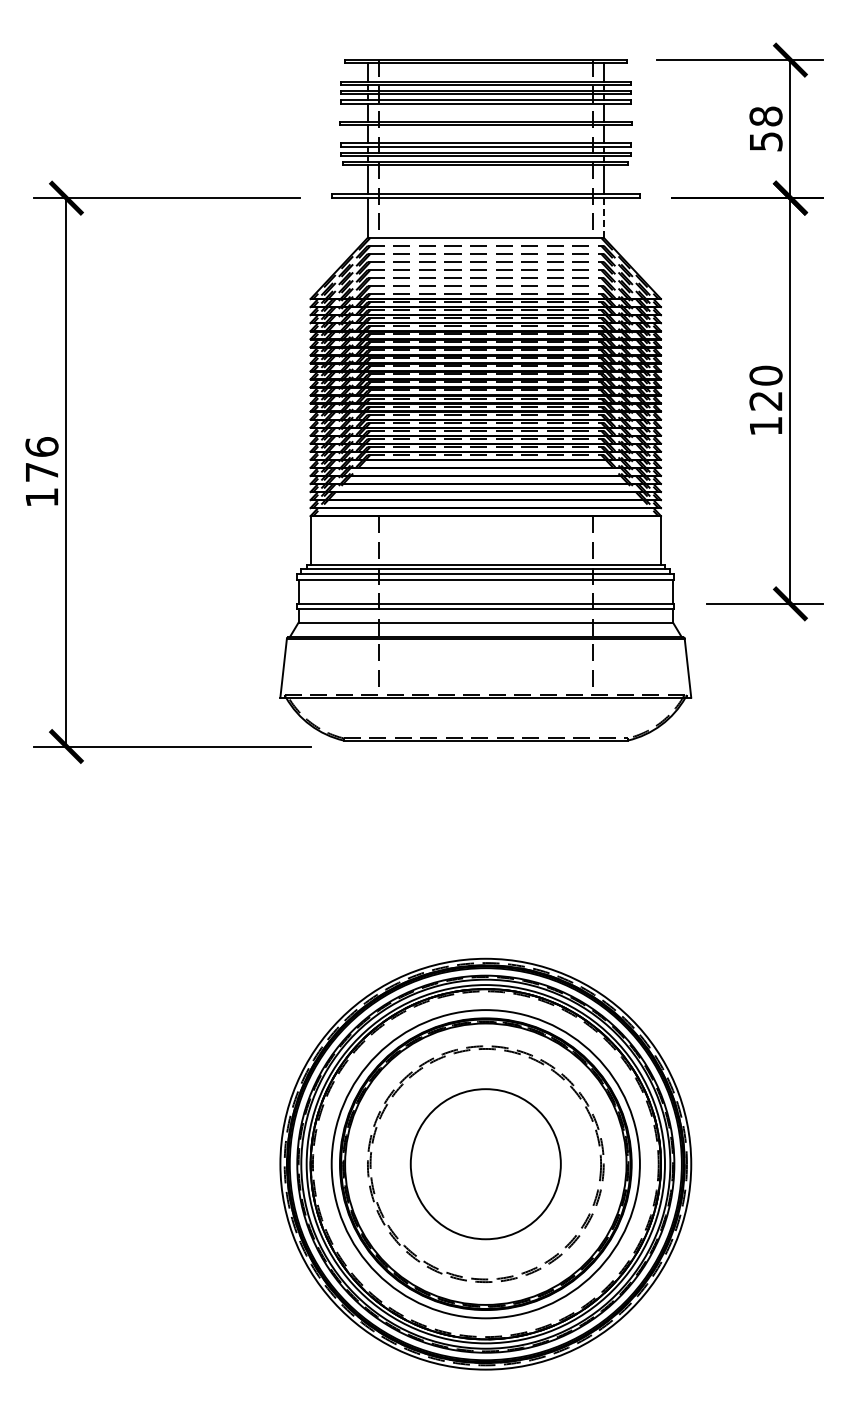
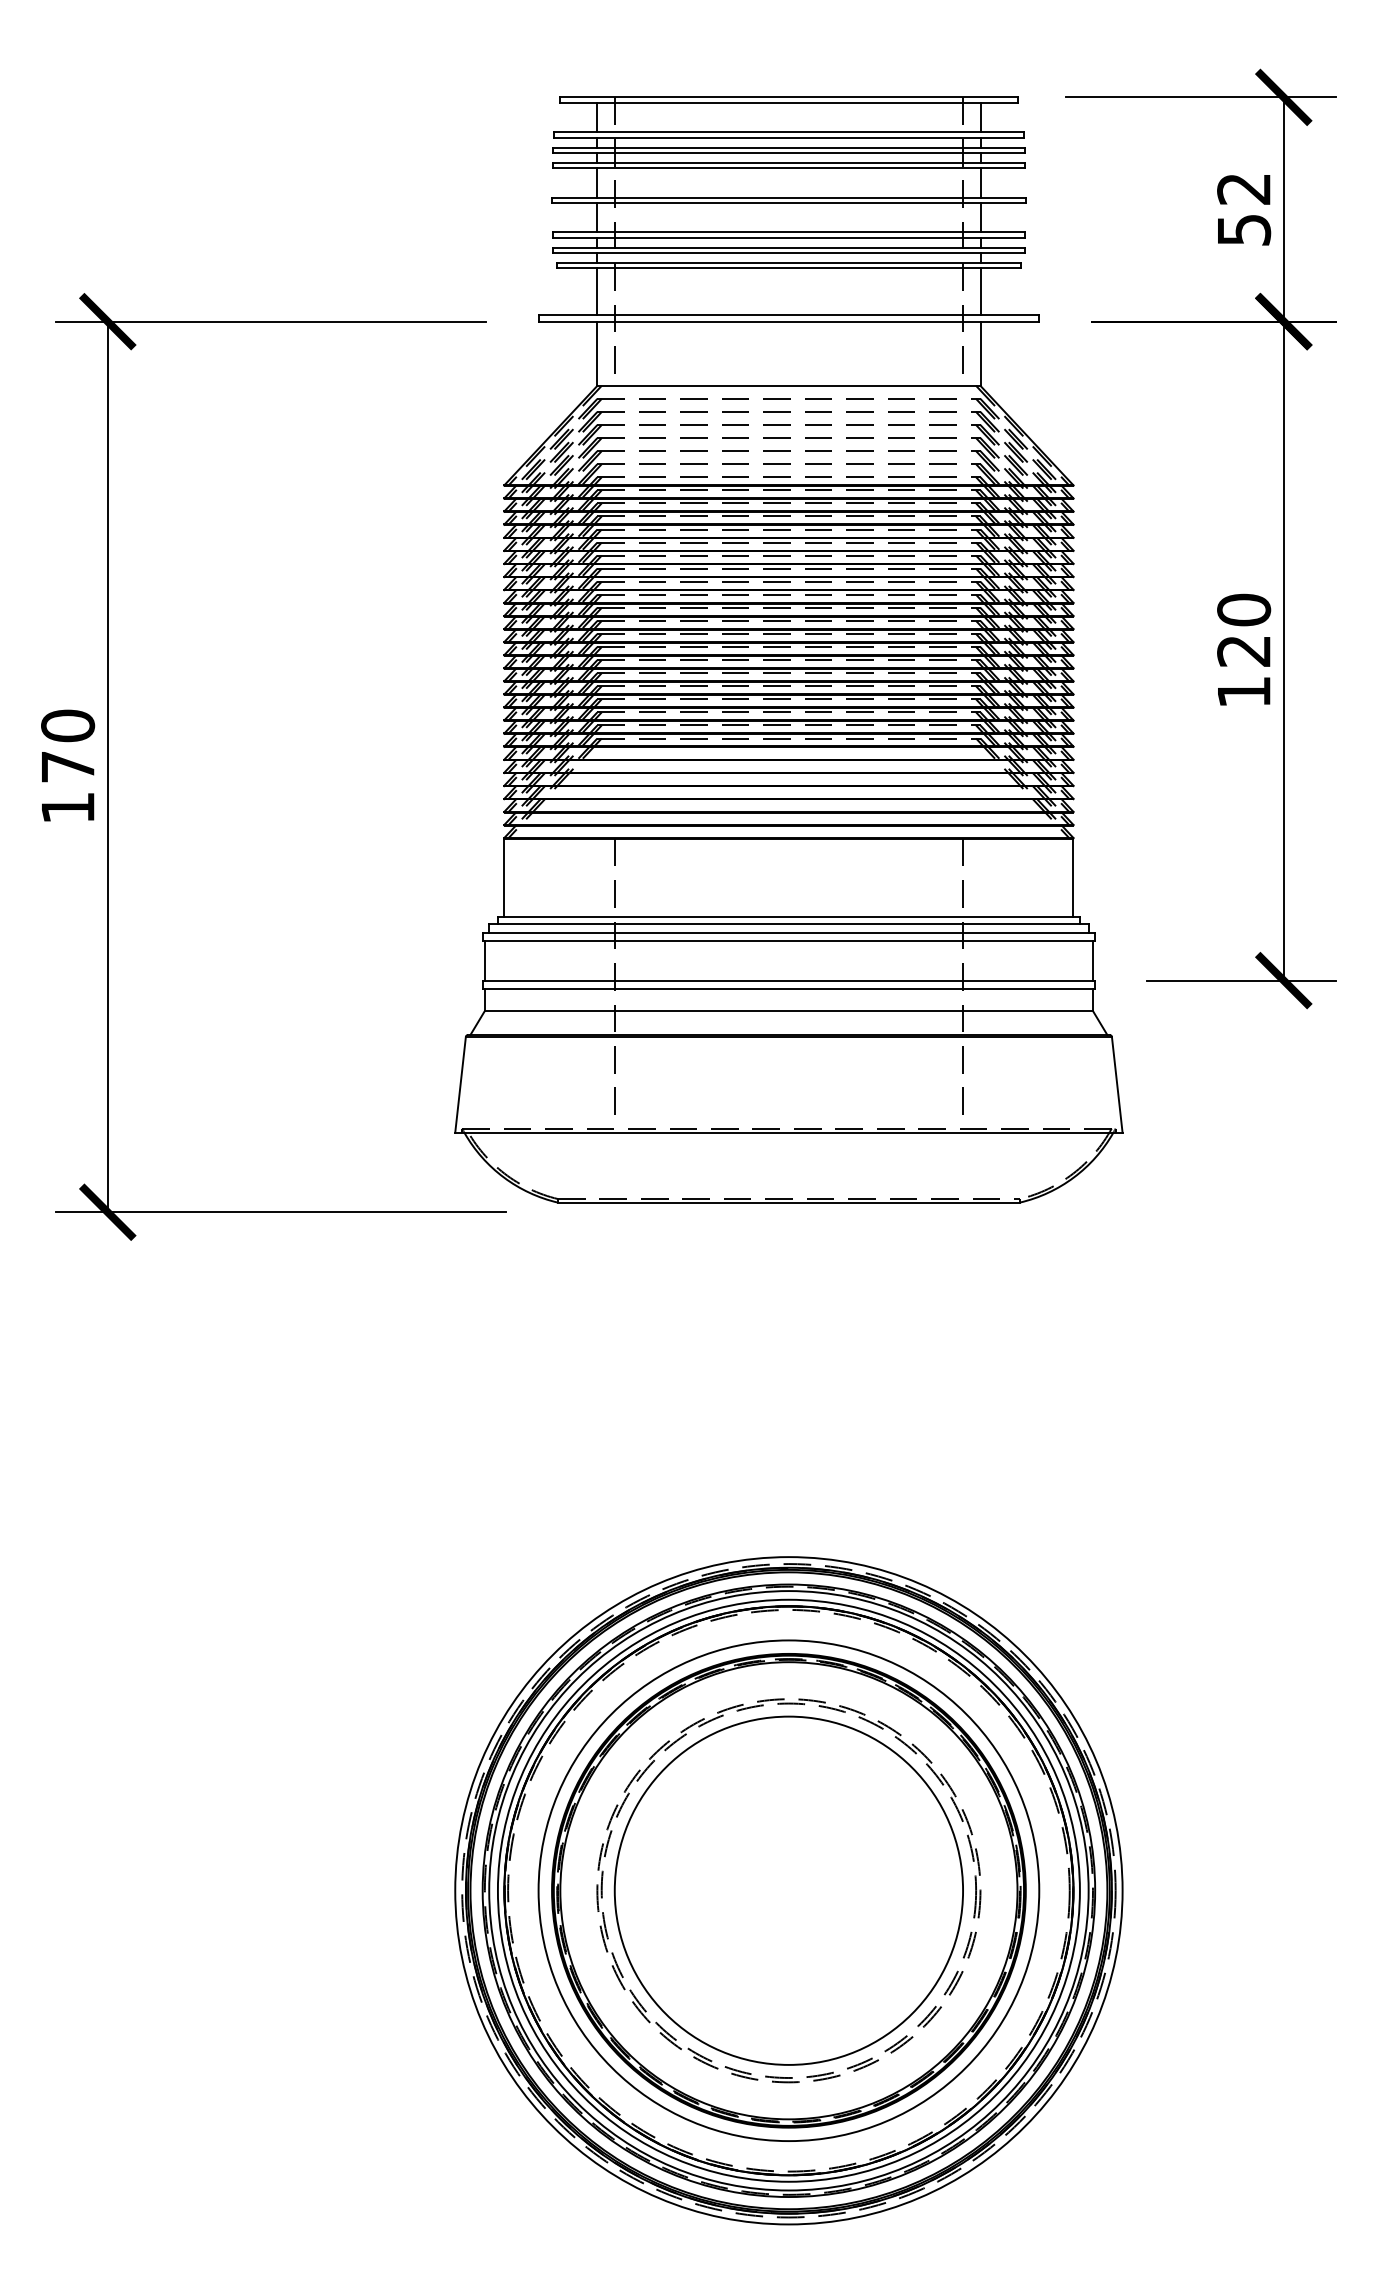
text: (765, 116) -> (1243, 188), 58 -> 52
line: (603, 217) -> (980, 353), dashed -> solid
text: (41, 446) -> (67, 724), 176 -> 170
circle: (485, 1164) -> (788, 1891), size x1.43

